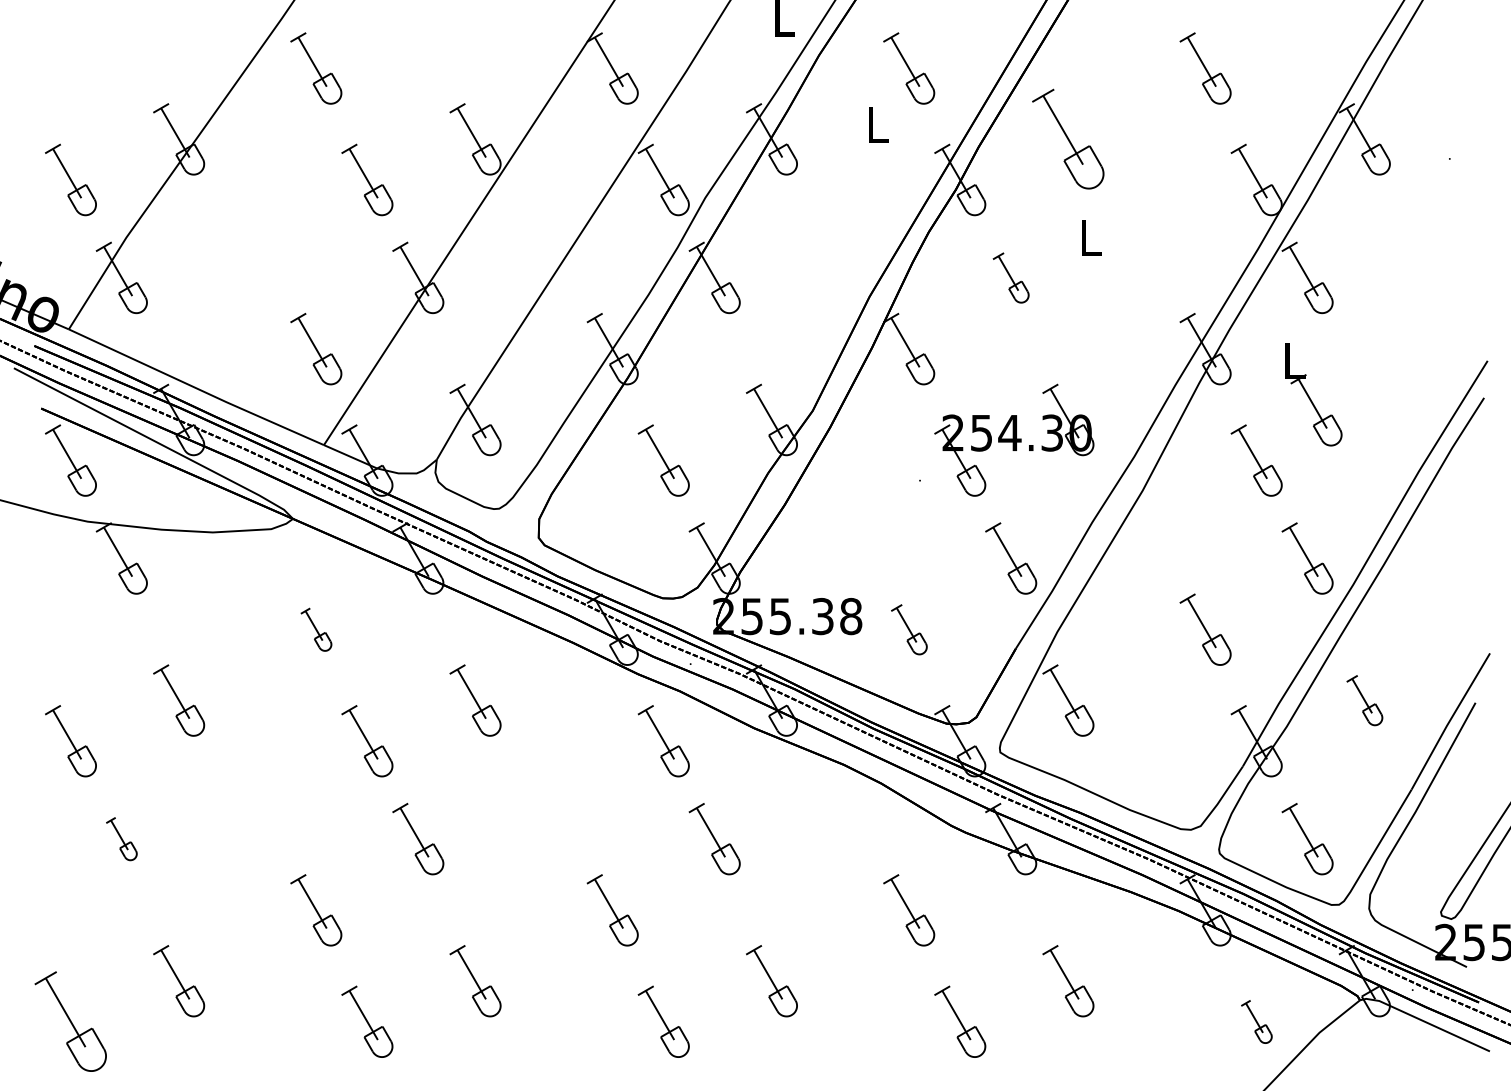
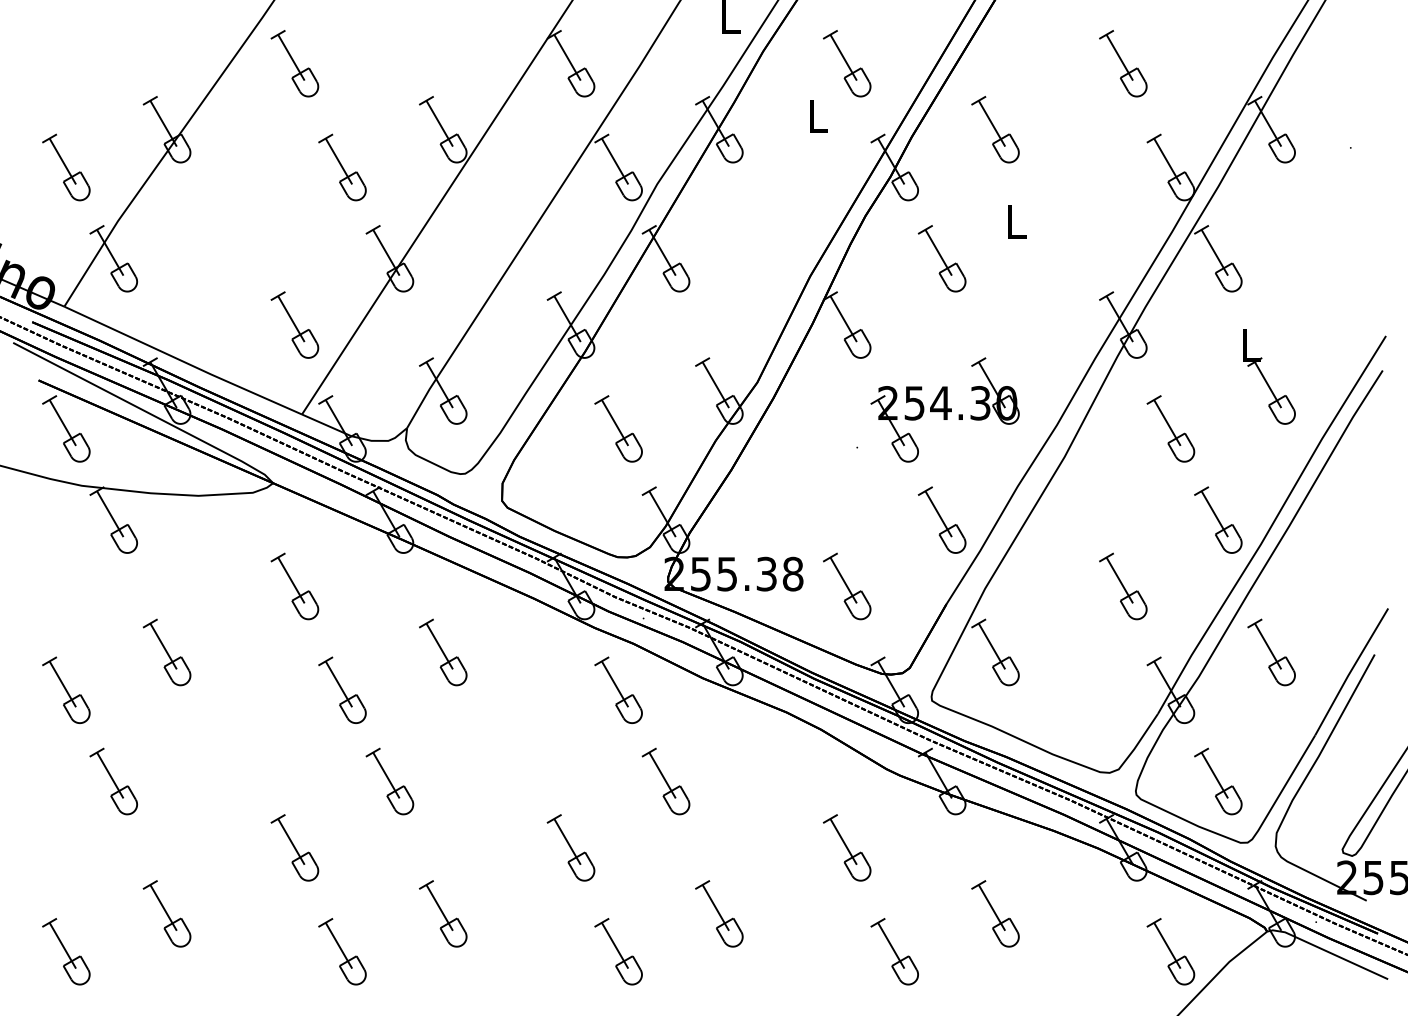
part: (1068, 139) -> (995, 129), size x0.71
part: (1010, 277) -> (941, 258), size x1.43
part: (1314, 394) -> (1269, 376), moved
part: (315, 629) -> (294, 586), size x1.67
part: (909, 629) -> (847, 586), size x1.43
part: (1364, 700) -> (1271, 652), size x1.43
part: (121, 839) -> (113, 781), size x1.67
part: (71, 1021) -> (66, 951), size x0.71
part: (1256, 1021) -> (1170, 951), size x1.67

